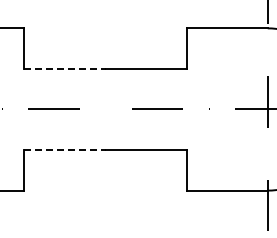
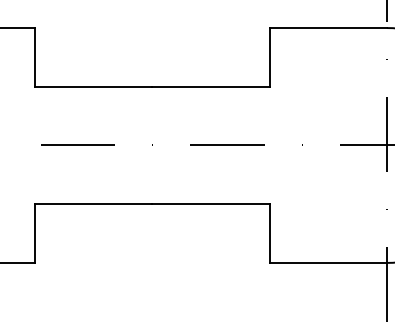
line: (64, 68) -> (92, 86), dashed -> solid
line: (64, 150) -> (92, 204), dashed -> solid

